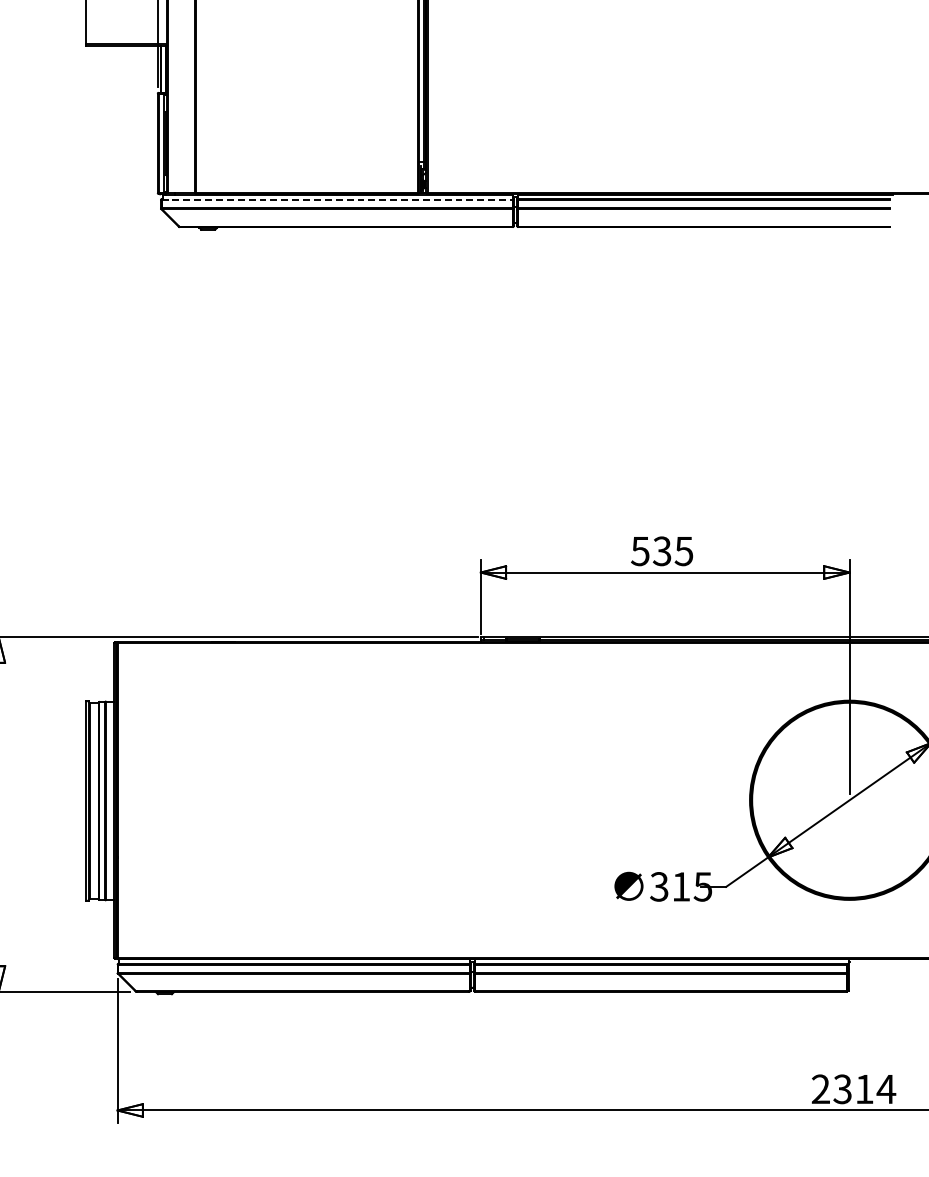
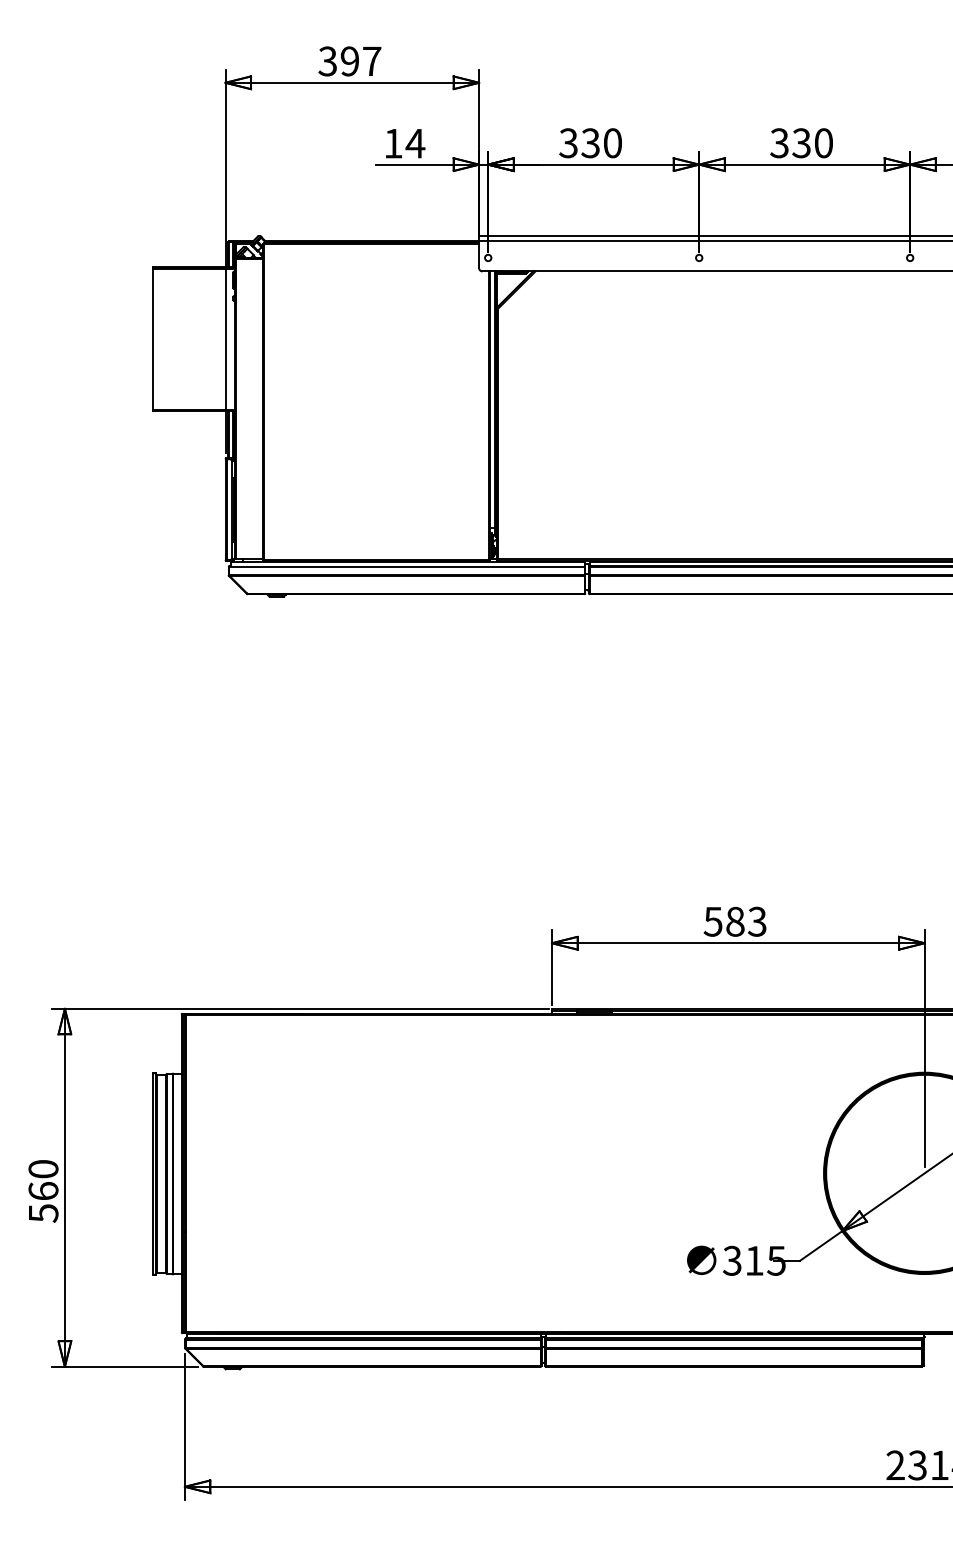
line: (337, 200) -> (407, 567), dashed -> solid
text: (672, 551) -> (745, 921), 535 -> 583

